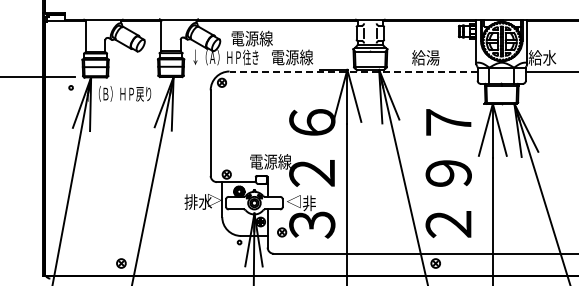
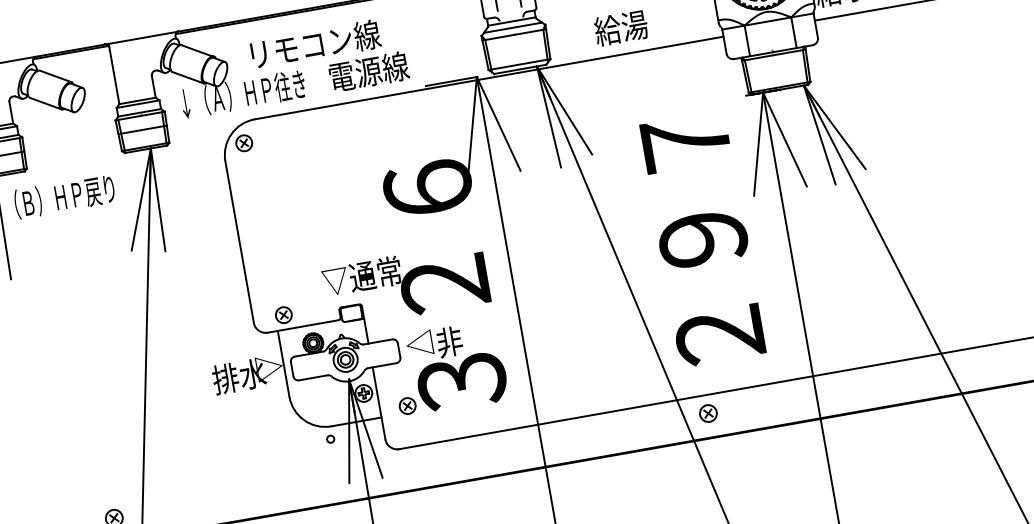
text: (266, 38) -> (313, 44), 電源線 -> リモコン線
line: (353, 71) -> (488, 78), dashed -> solid
text: (270, 161) -> (362, 275), 電源線 -> ▽通常

